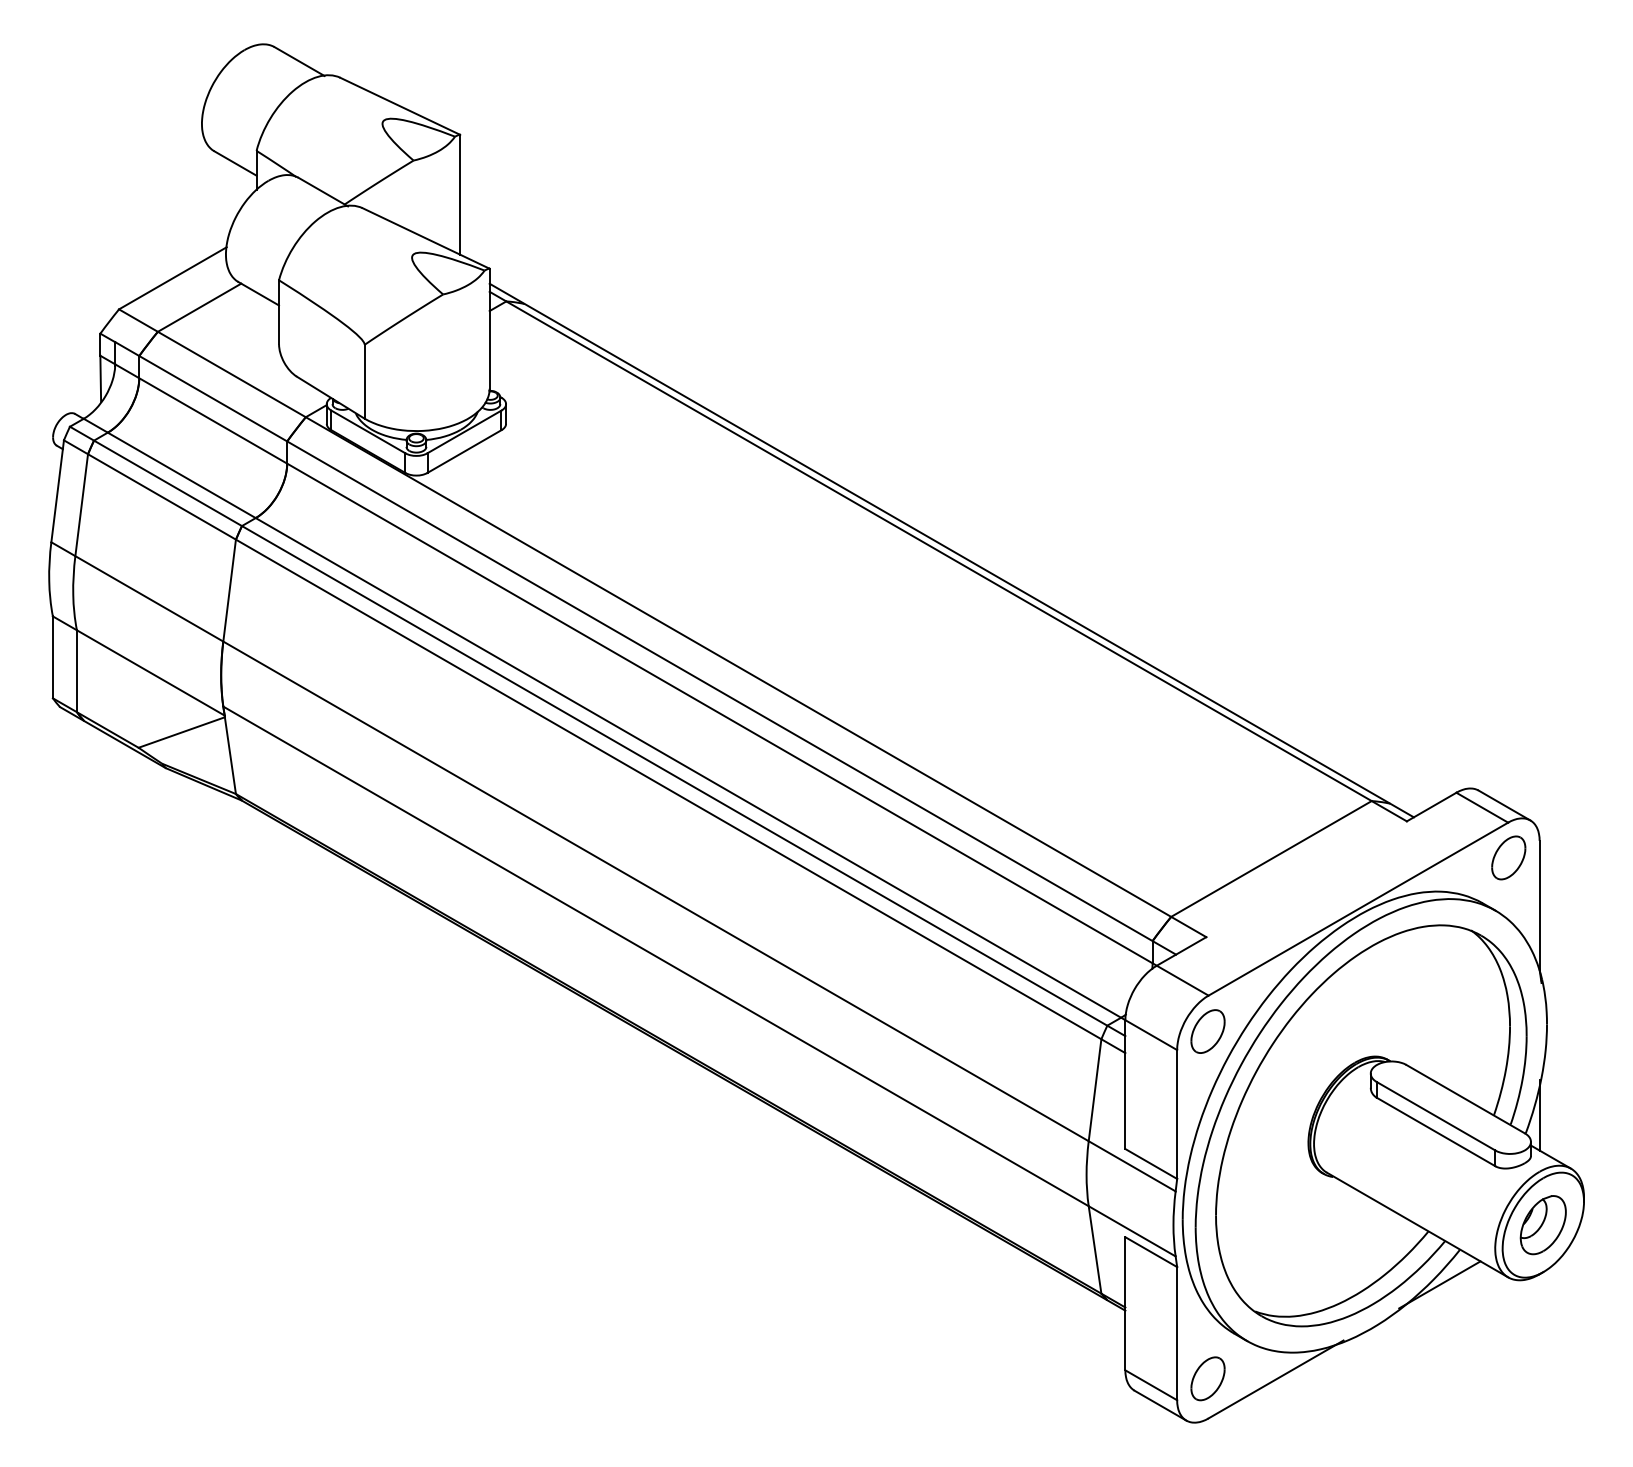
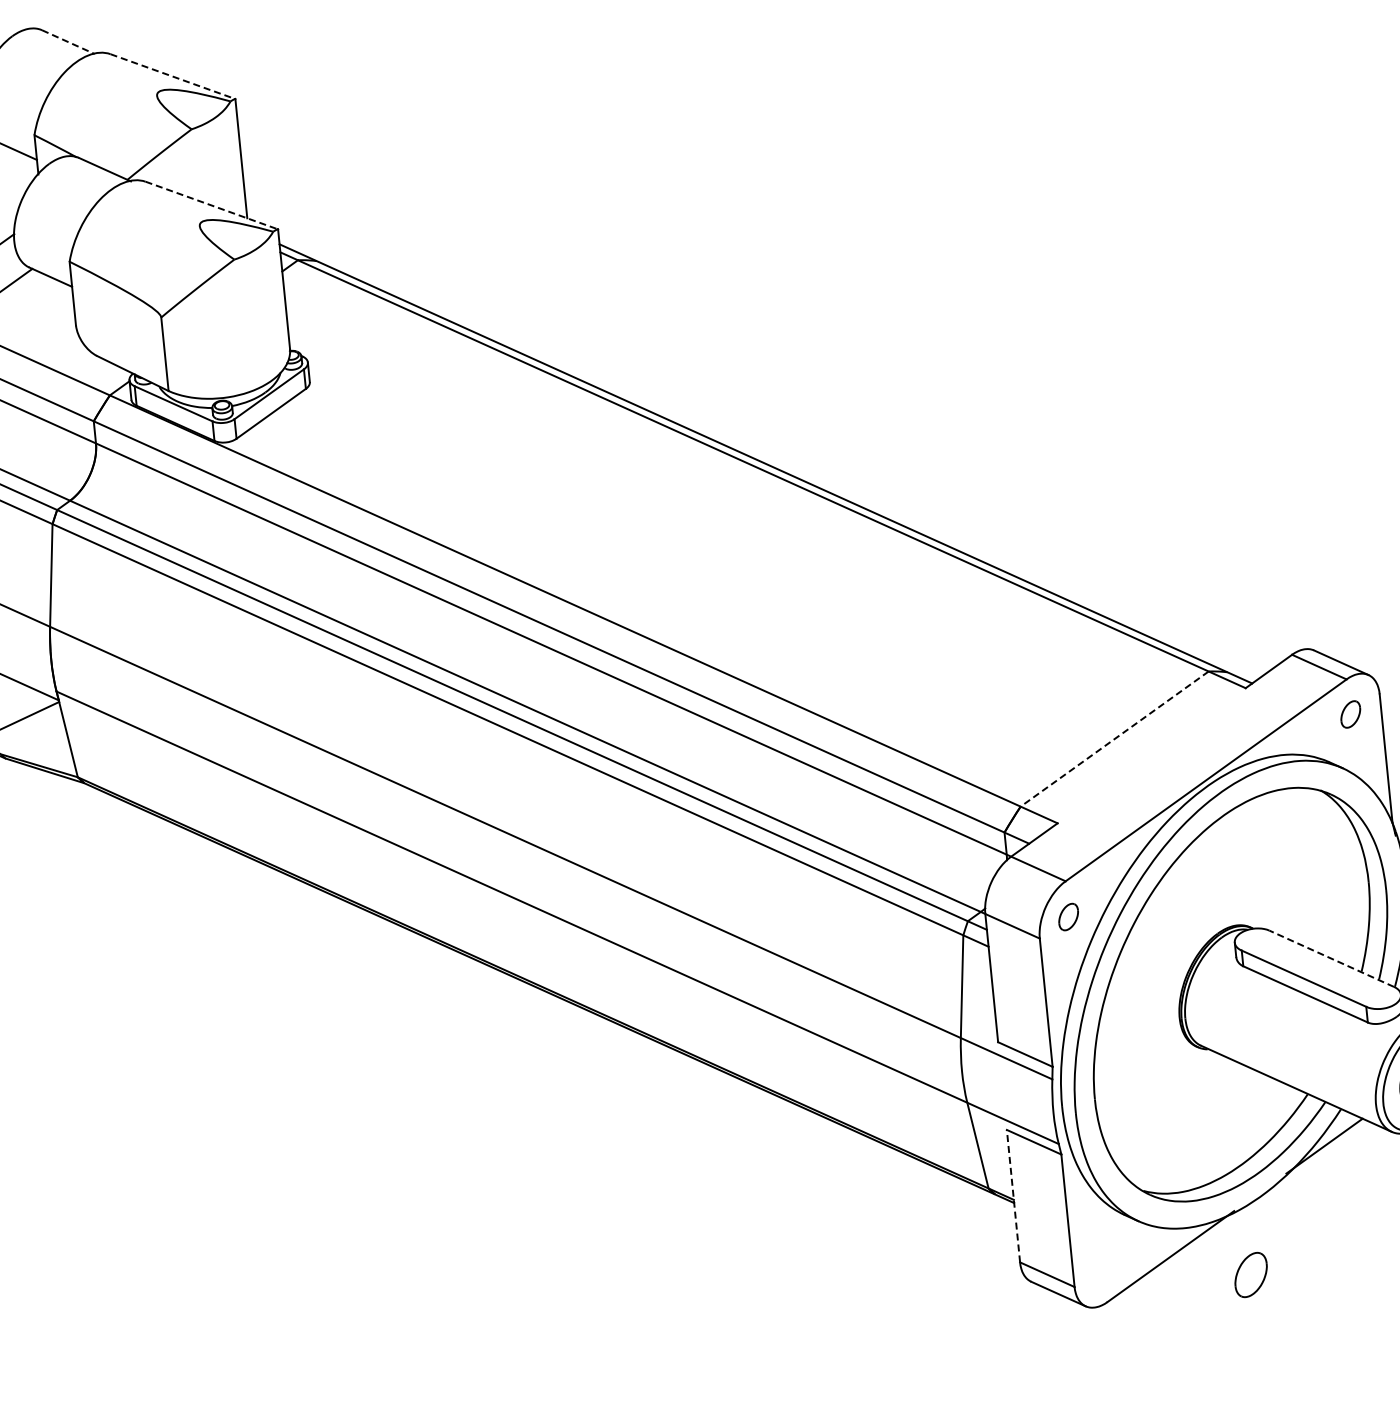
line: (299, 61) -> (68, 42), solid -> dashed
line: (400, 106) -> (173, 76), solid -> dashed
line: (426, 238) -> (212, 205), solid -> dashed
part: (1508, 857) -> (1350, 714), size x0.6
line: (1271, 858) -> (1114, 738), solid -> dashed
part: (1207, 1031) -> (1068, 917), size x0.6
line: (1465, 1098) -> (1331, 958), solid -> dashed
line: (1125, 1303) -> (1013, 1195), solid -> dashed
part: (1207, 1378) -> (1250, 1274), moved

